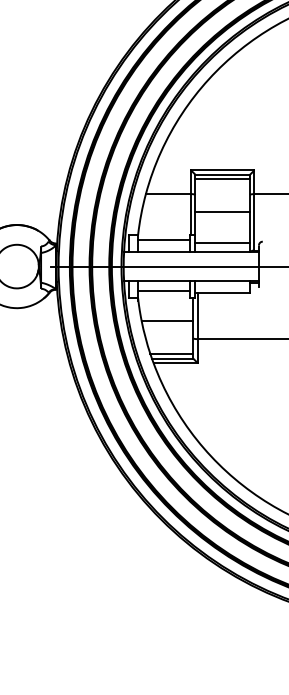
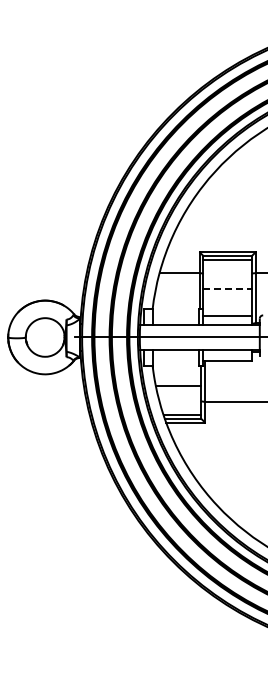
line: (223, 212) -> (228, 289), solid -> dashed
line: (163, 240) -> (175, 314), removed
line: (163, 290) -> (175, 358), removed

